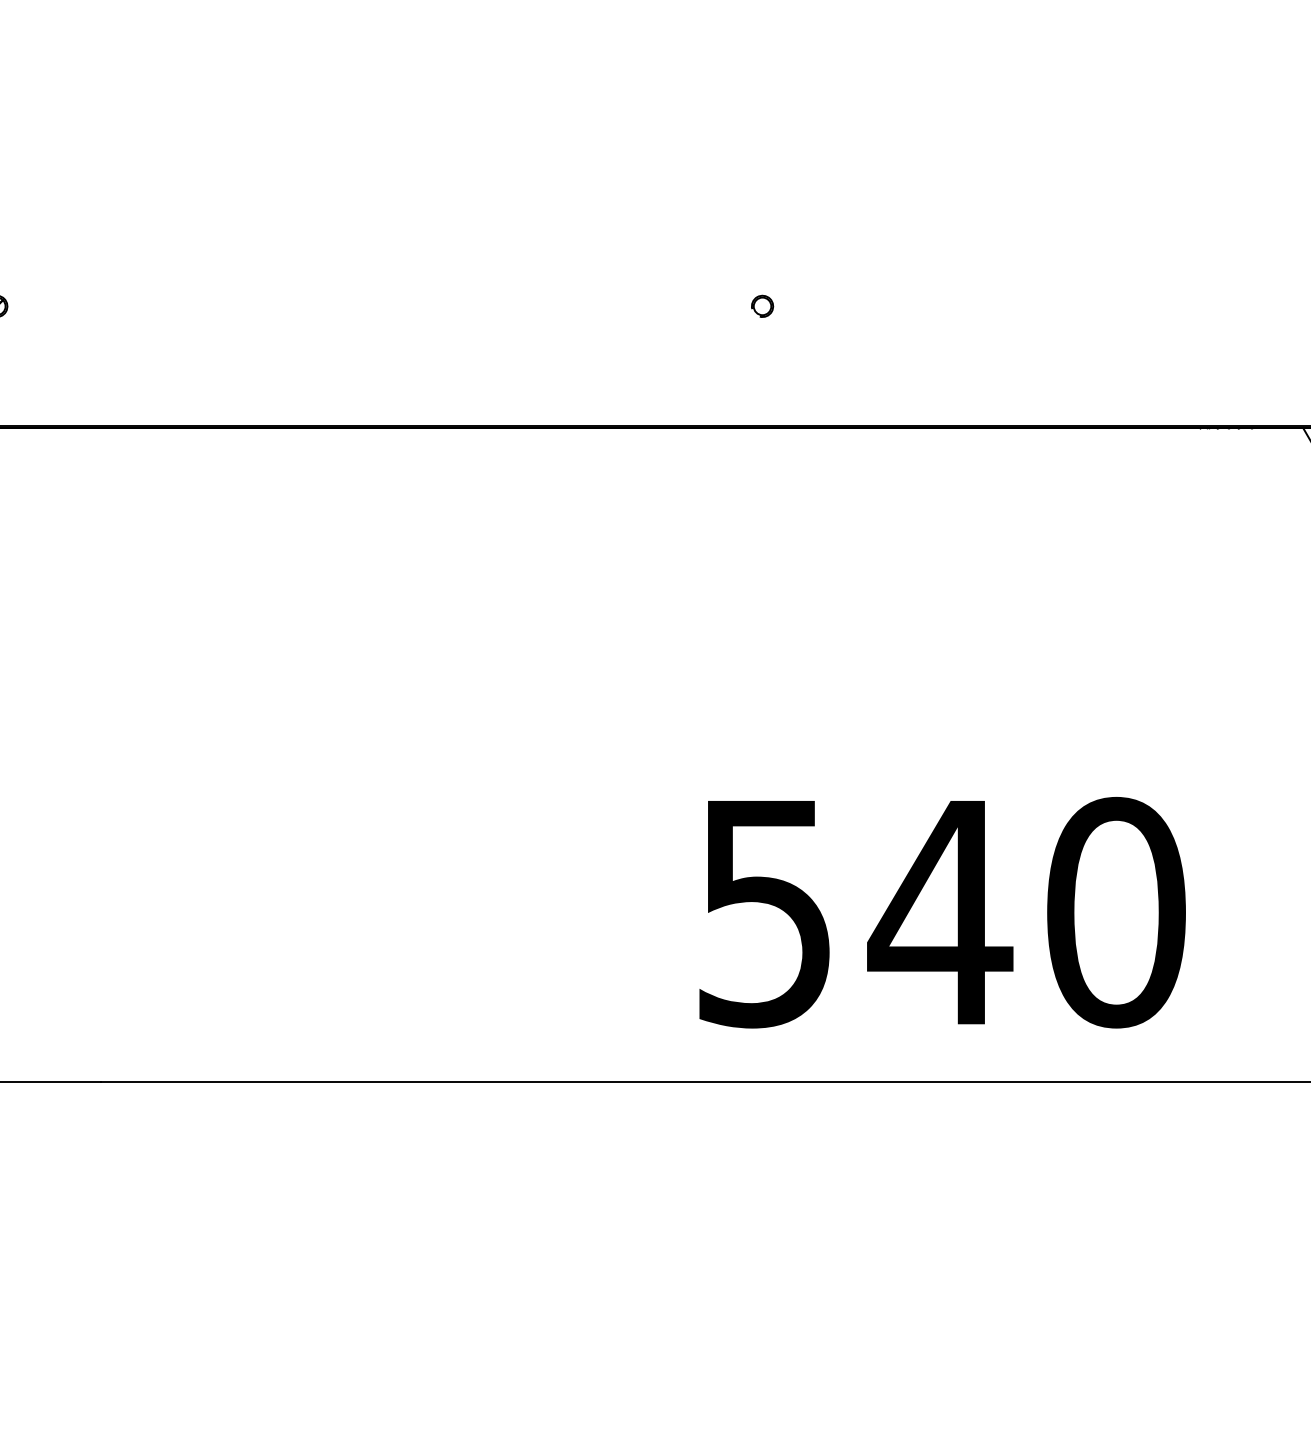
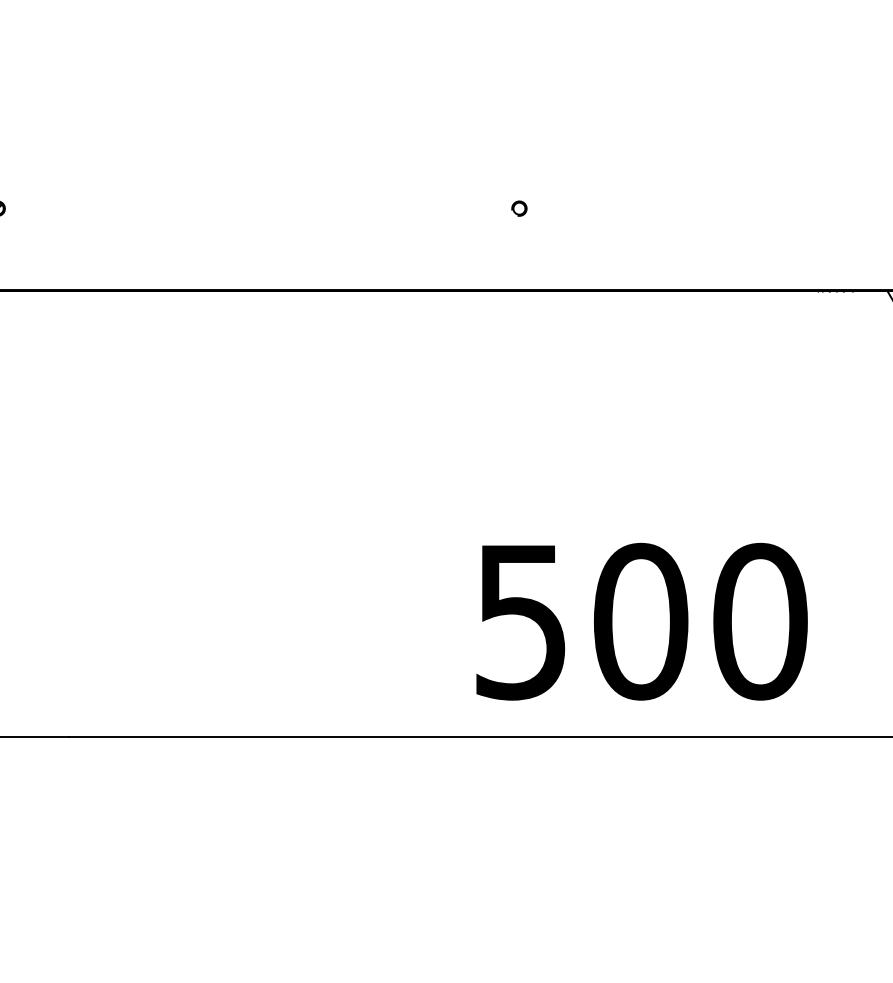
text: (940, 912) -> (640, 621), 540 -> 500

